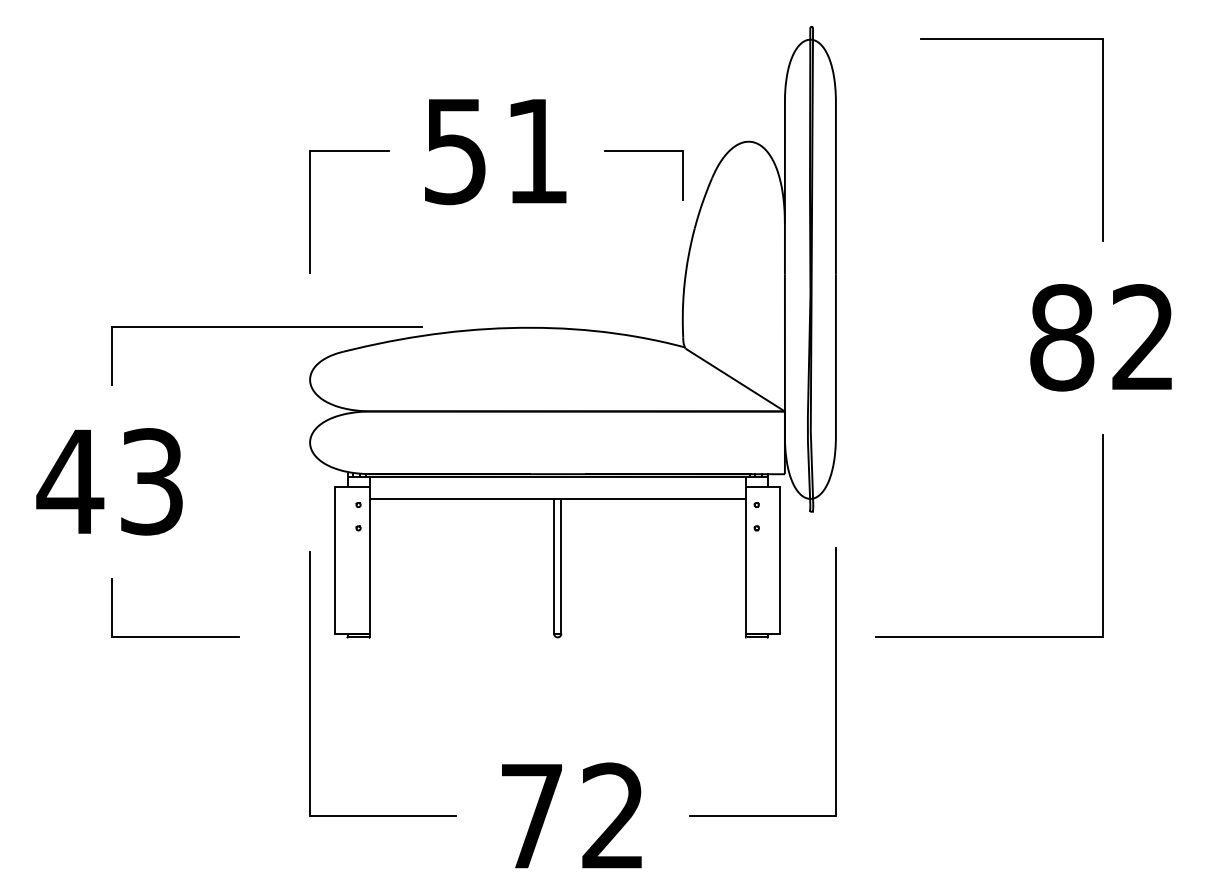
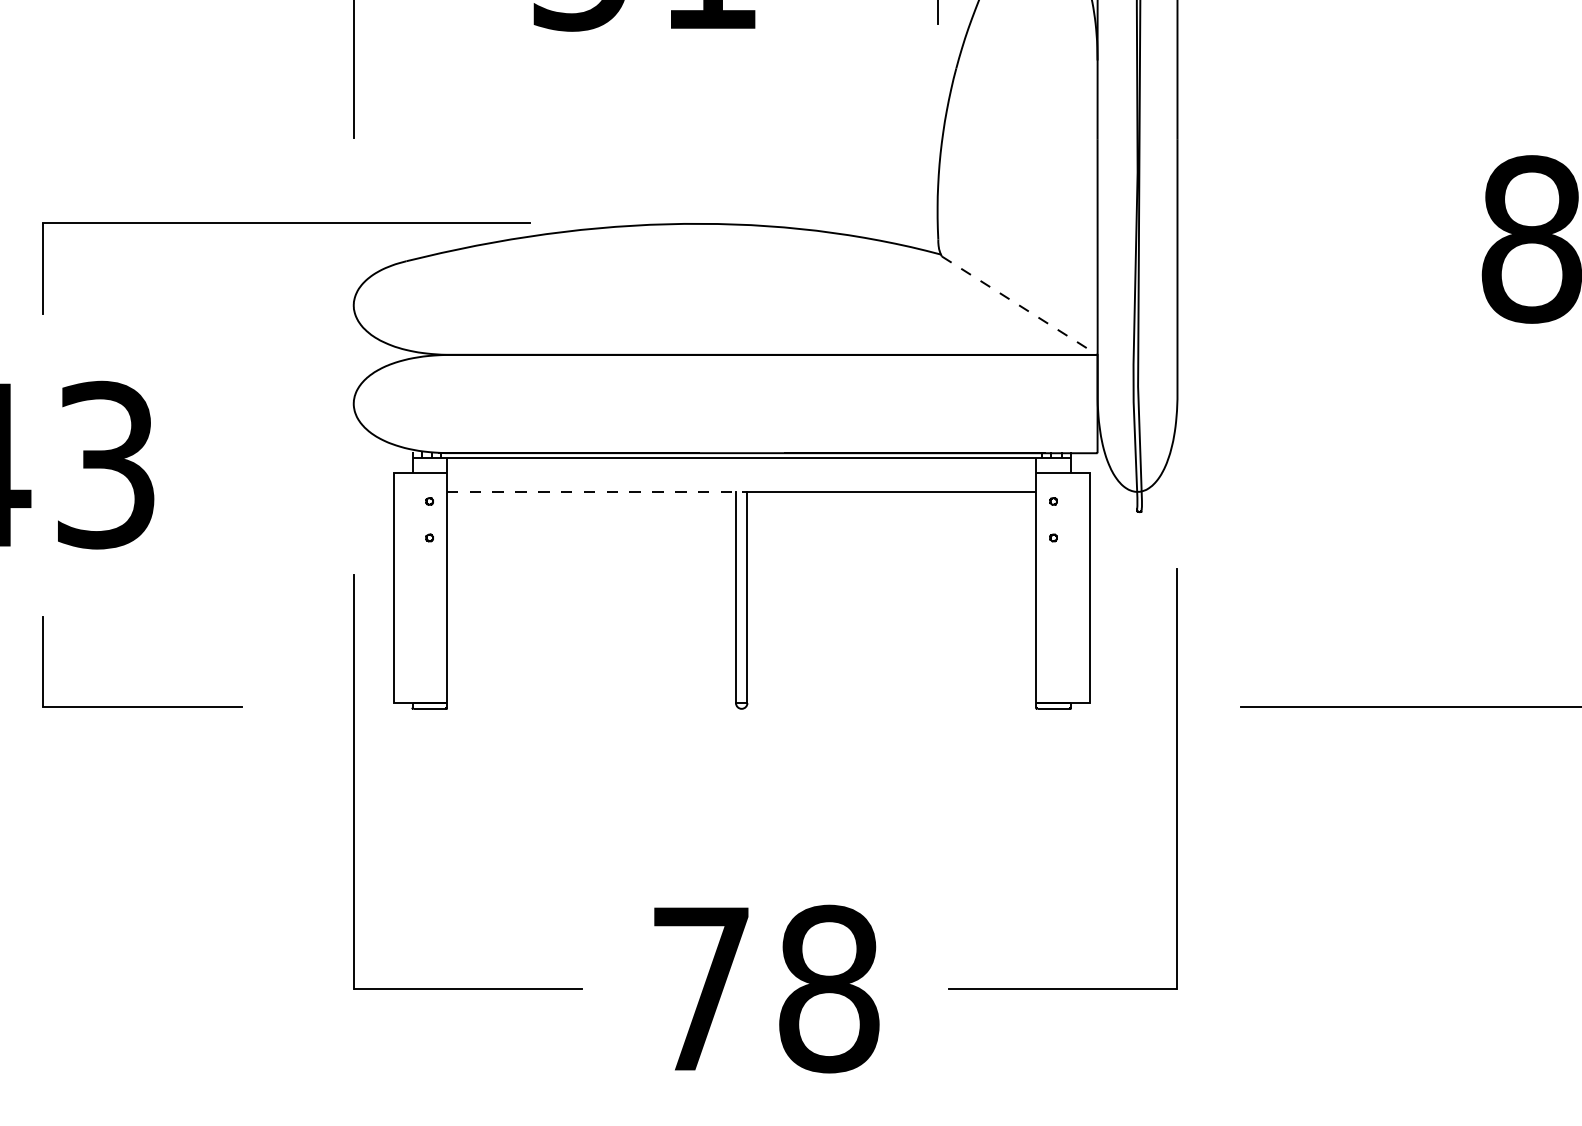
line: (735, 380) -> (1020, 306), solid -> dashed
line: (464, 498) -> (595, 491), solid -> dashed
text: (613, 816) -> (829, 989), 72 -> 78

